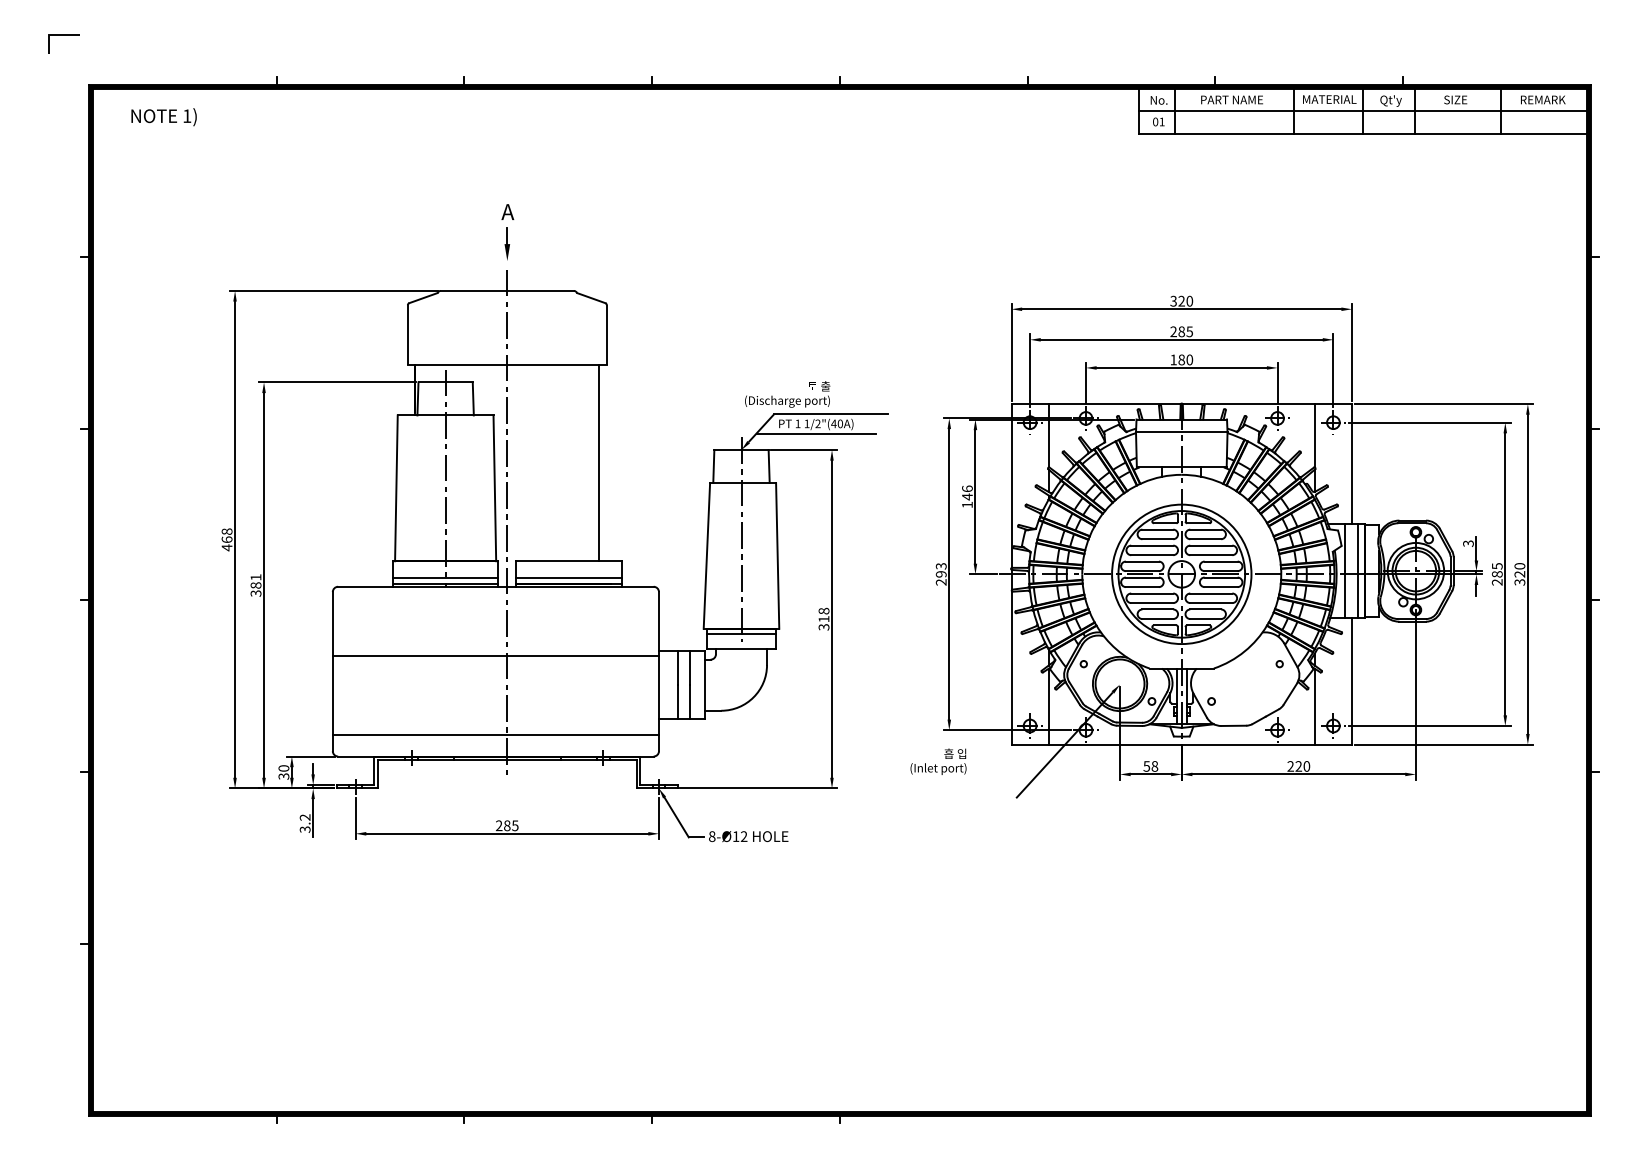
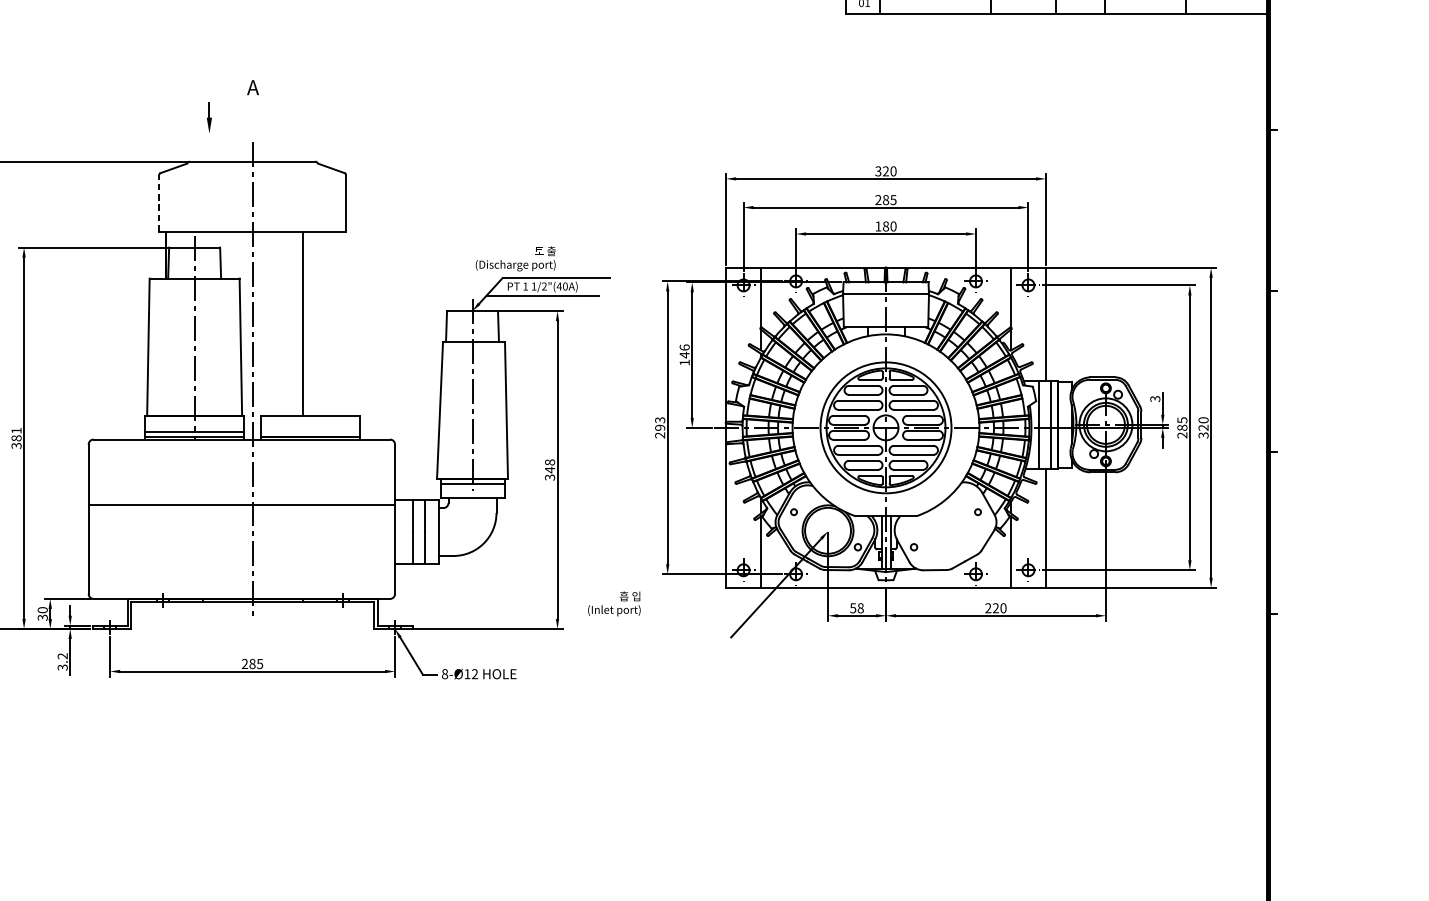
part: (506, 243) -> (208, 117), moved
line: (407, 334) -> (158, 202), solid -> dashed
line: (599, 463) -> (303, 323), moved
line: (568, 578) -> (310, 431), removed
text: (823, 618) -> (549, 469), 318 -> 348
line: (495, 735) -> (241, 579), removed
text: (938, 761) -> (614, 603), moved

